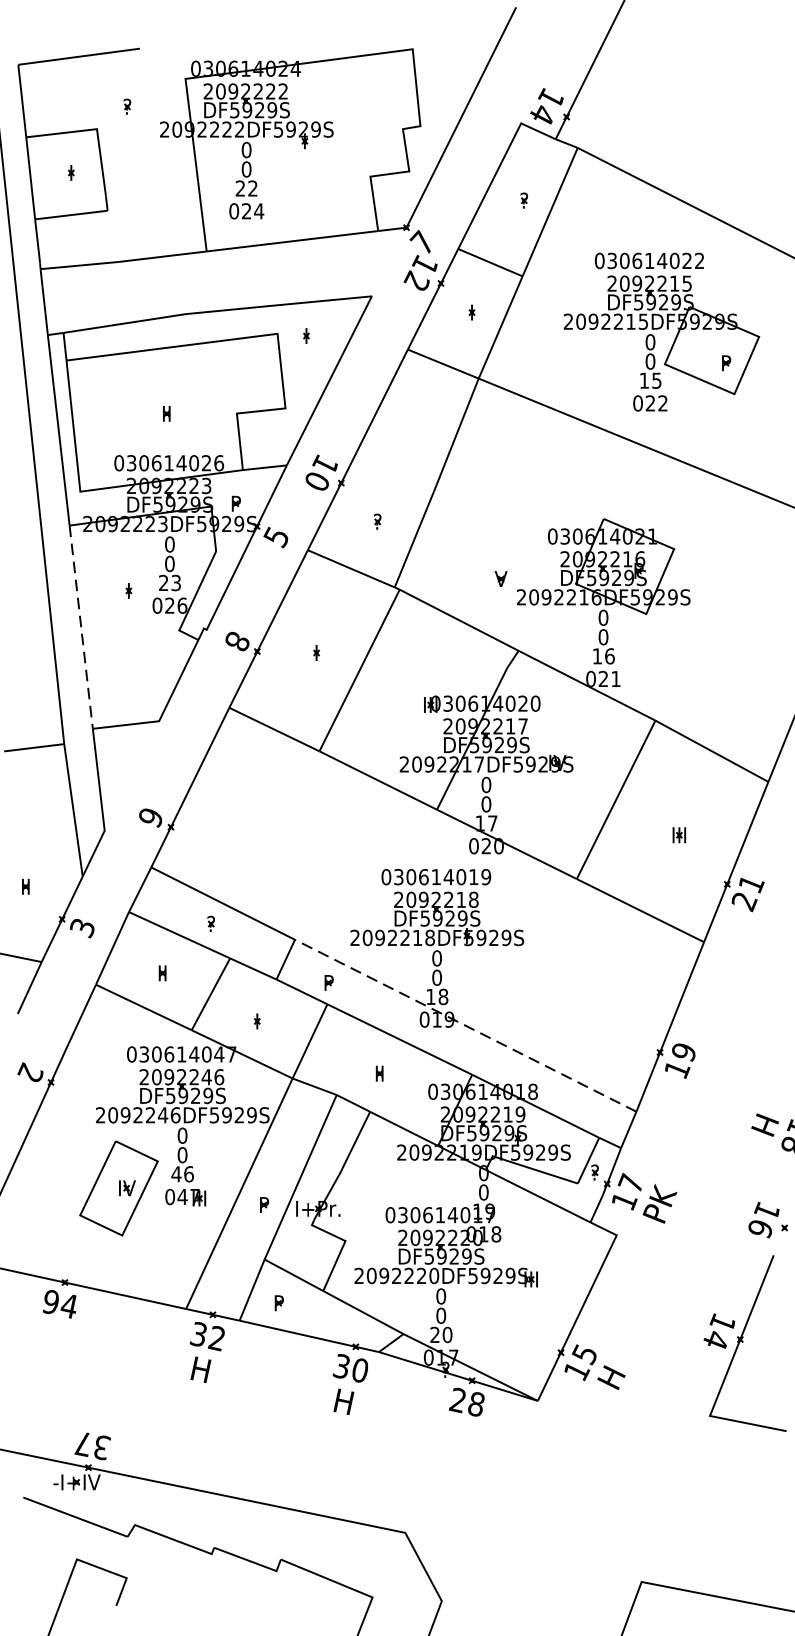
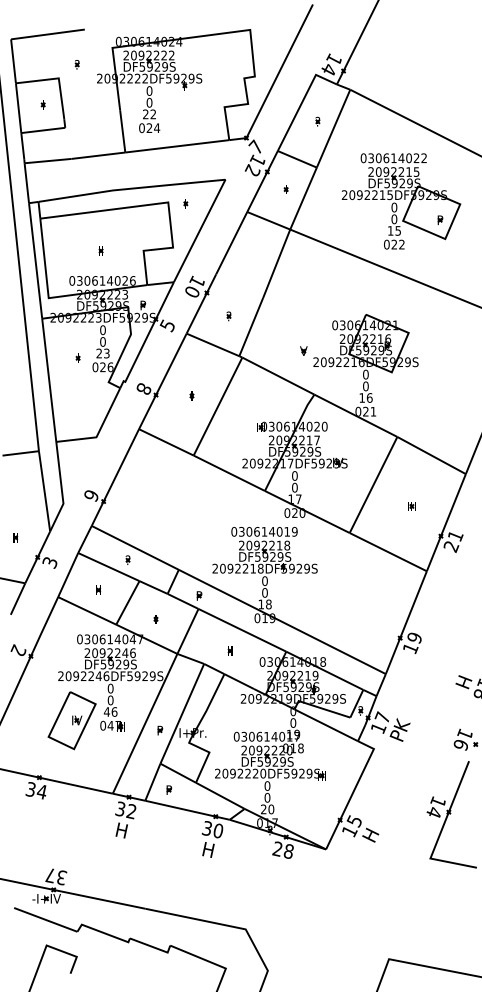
line: (81, 629) -> (49, 381), dashed -> solid
line: (465, 1024) -> (282, 621), dashed -> solid
text: (50, 1302) -> (30, 789), 94 -> 34

